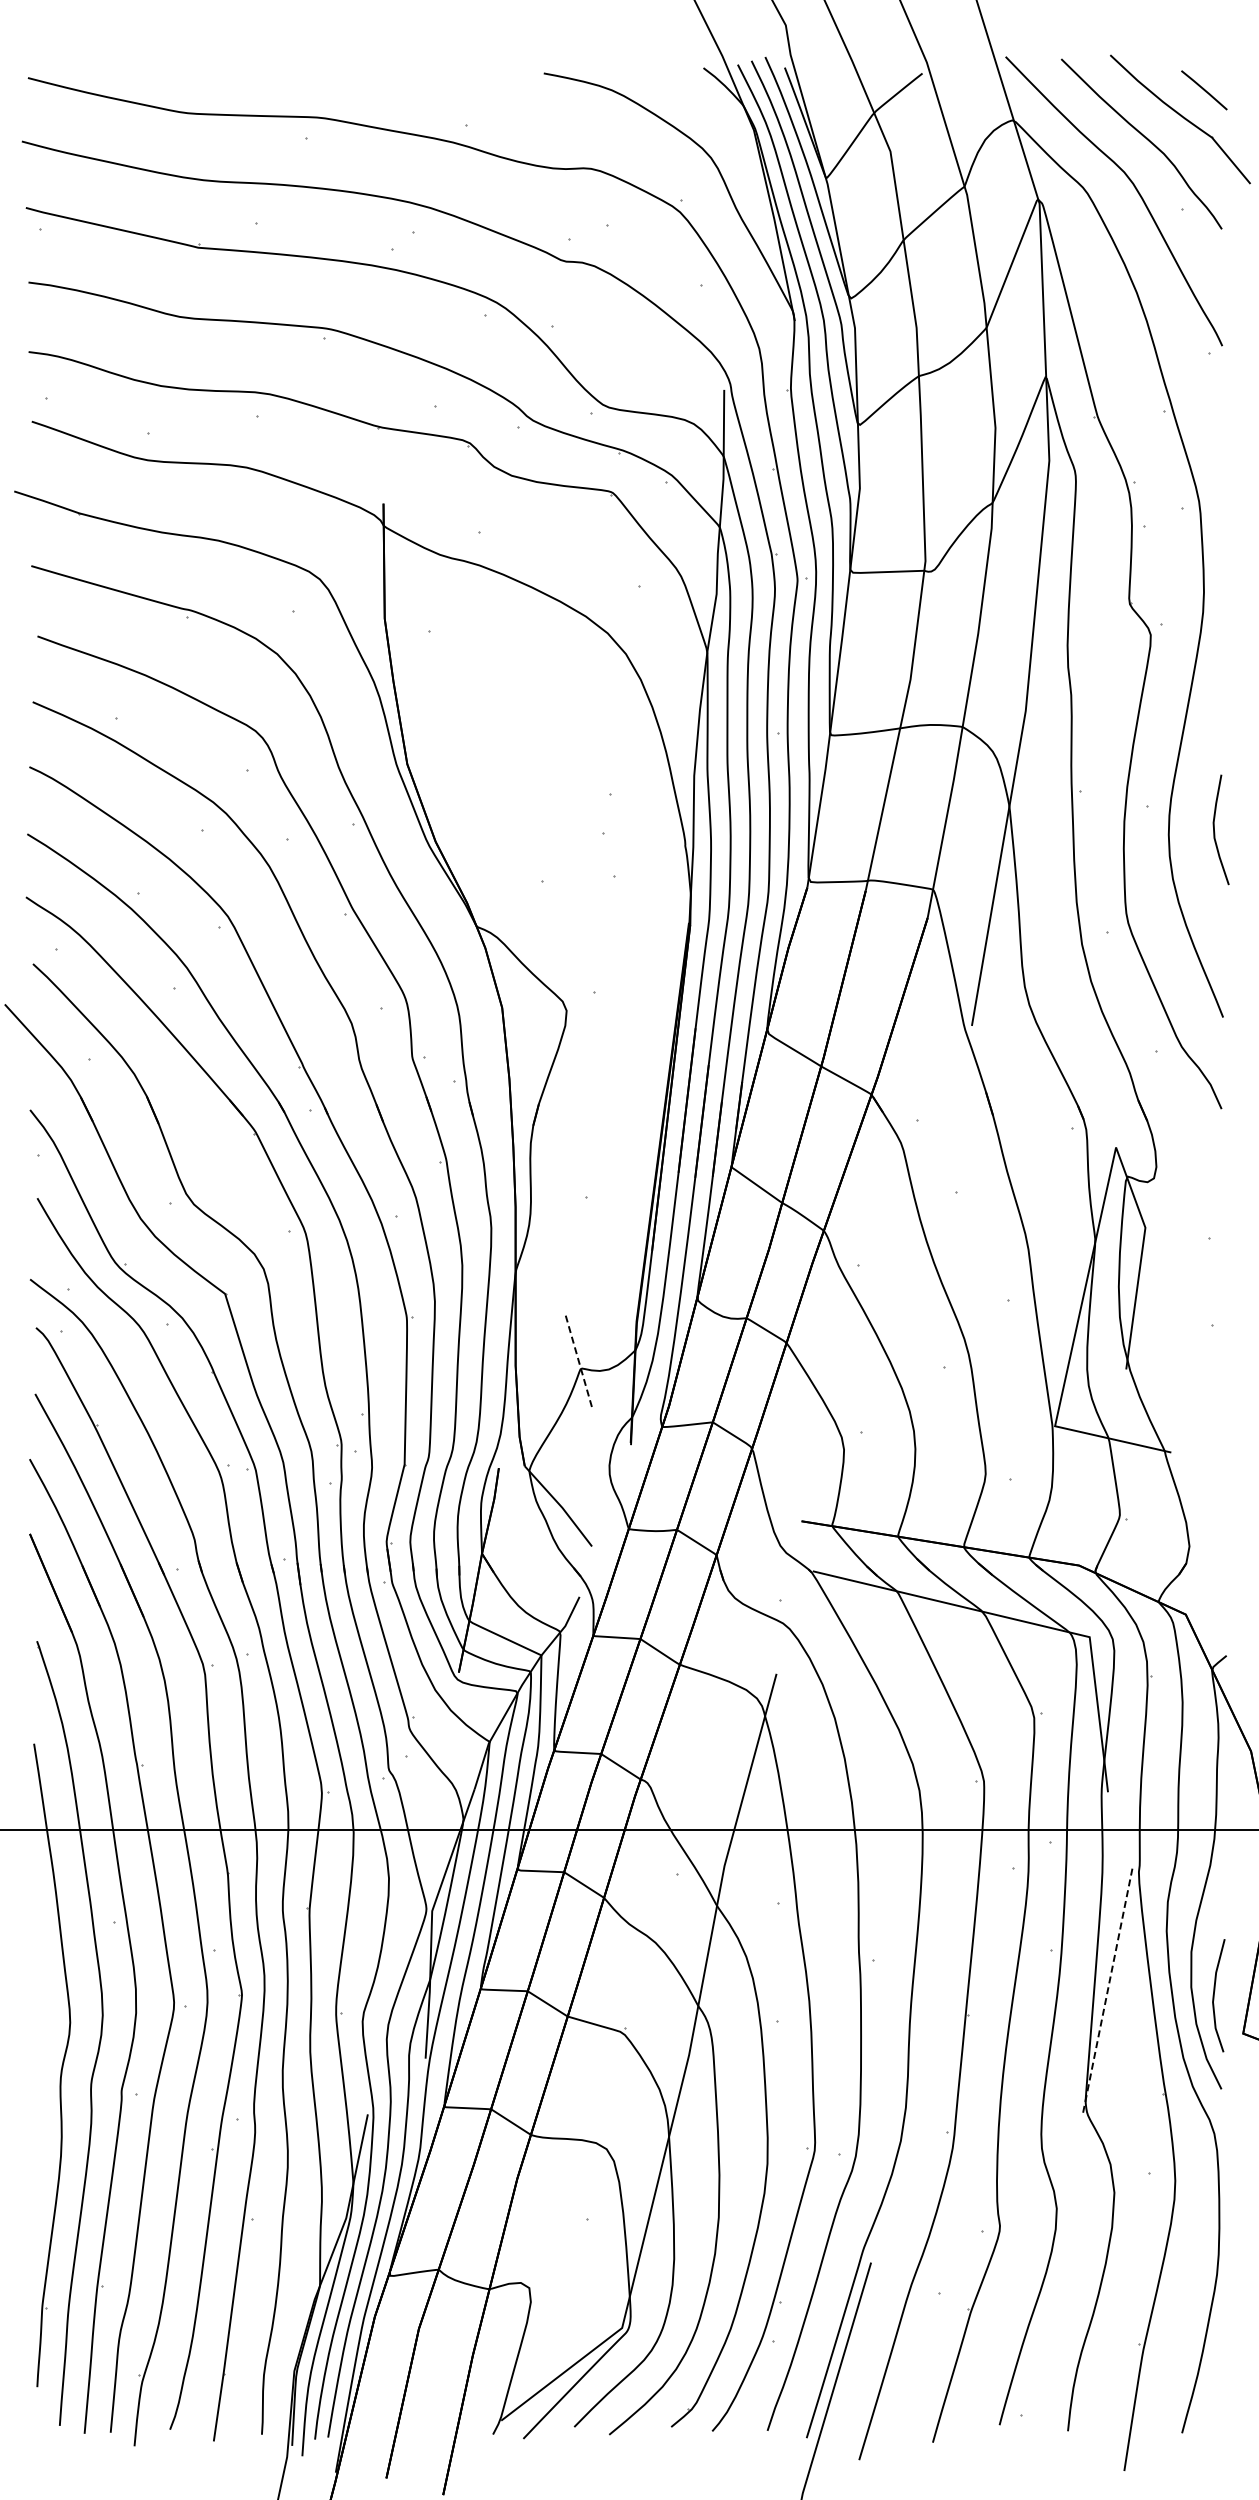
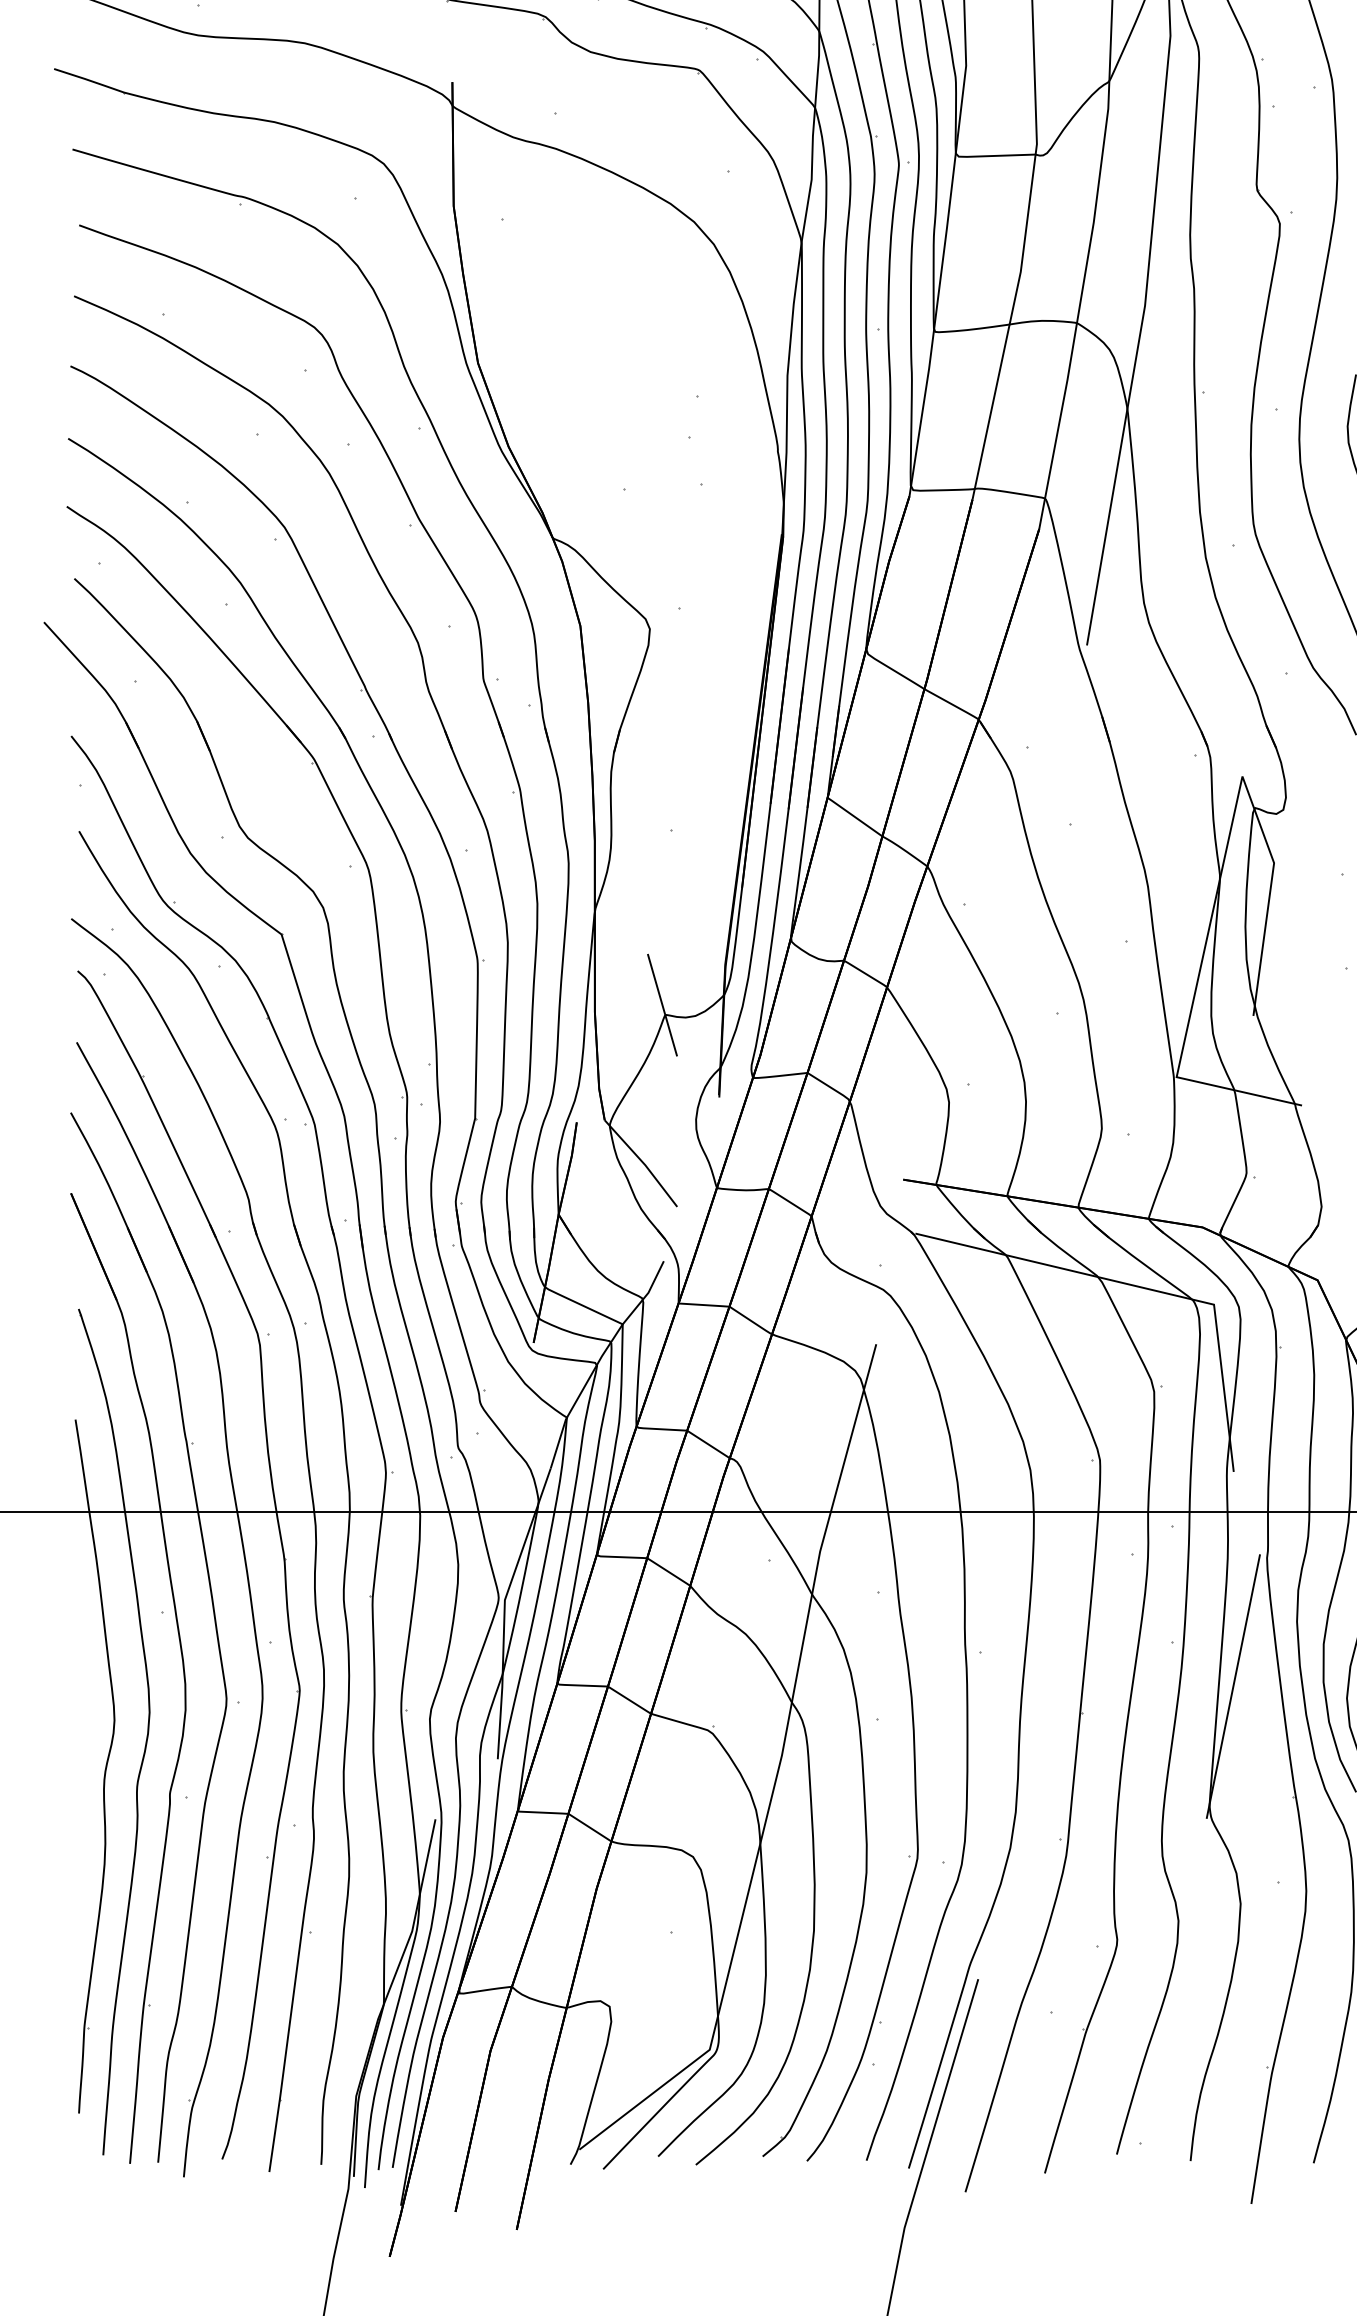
line: (578, 1359) -> (662, 1005), dashed -> solid
line: (1107, 1991) -> (1233, 1686), dashed -> solid

